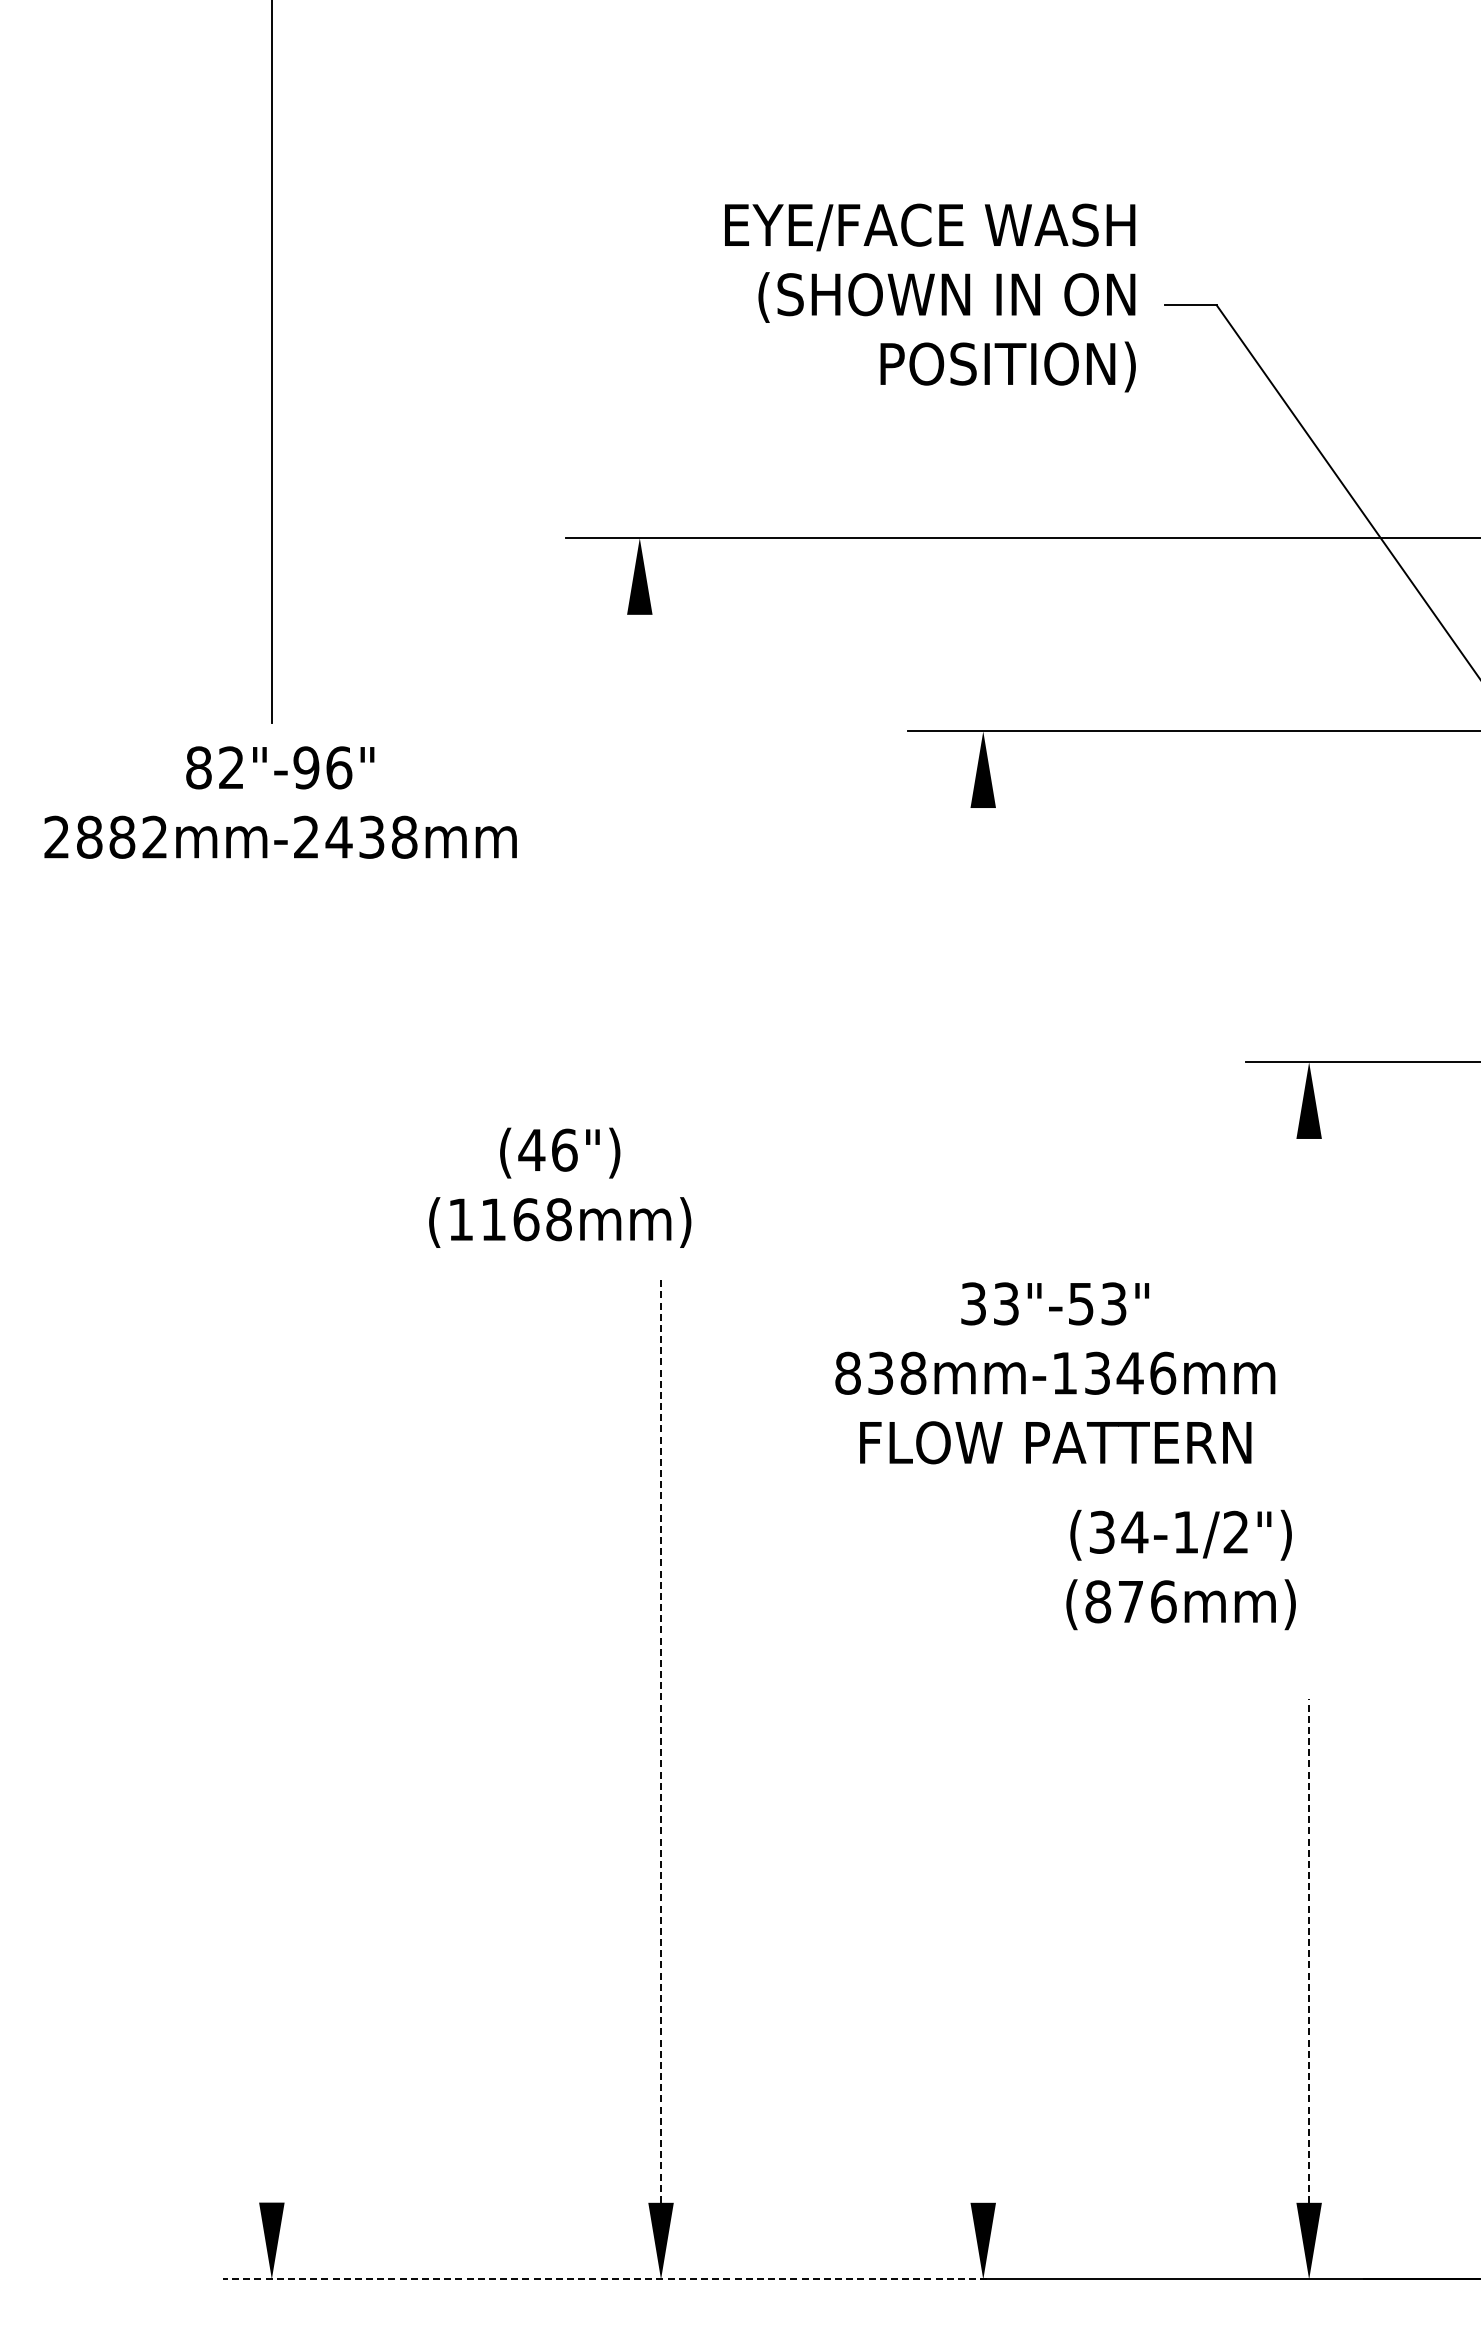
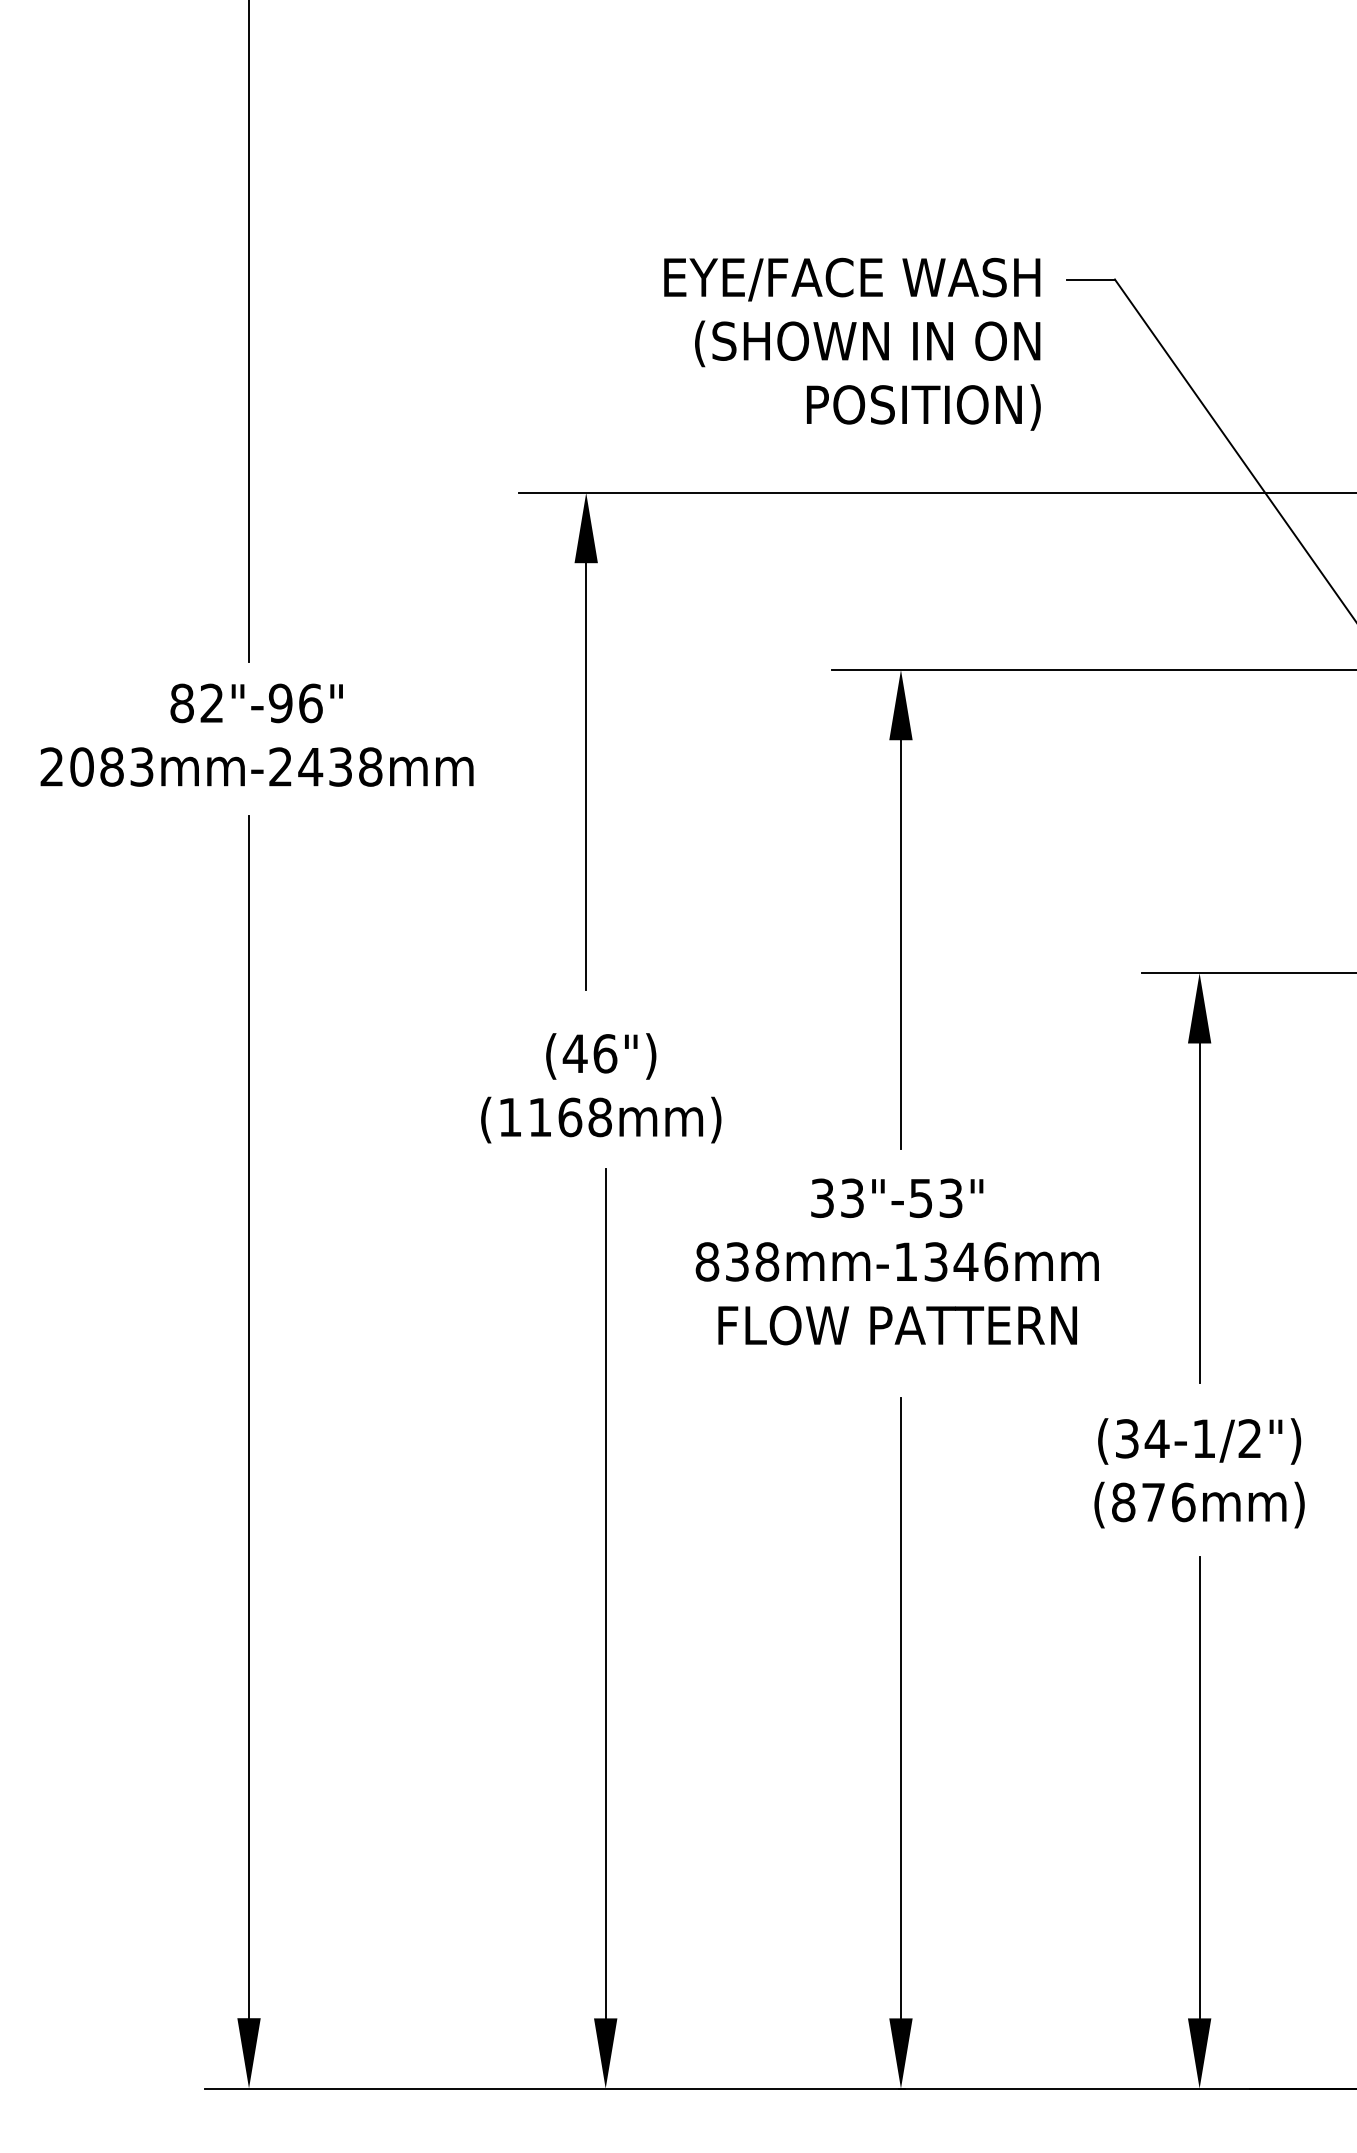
text: (930, 297) -> (852, 343), moved
line: (639, 821) -> (585, 752), added
text: (121, 837) -> (111, 767), 2882mm-2438mm -> 2083mm-2438mm
line: (983, 1009) -> (901, 924), added
text: (560, 1187) -> (601, 1087), moved
line: (1309, 1303) -> (1199, 1194), added
text: (1055, 1373) -> (897, 1262), moved
line: (271, 1546) -> (248, 1416), added
text: (1180, 1569) -> (1199, 1472), moved
line: (661, 1738) -> (606, 1592), dashed -> solid
line: (983, 1863) -> (901, 1707), added
line: (1309, 1951) -> (1199, 1788), dashed -> solid
line: (605, 2279) -> (554, 2088), dashed -> solid

